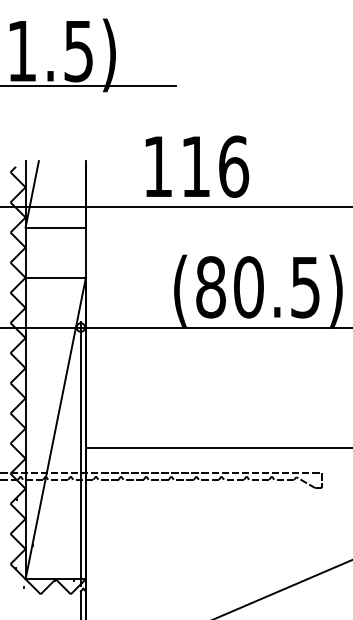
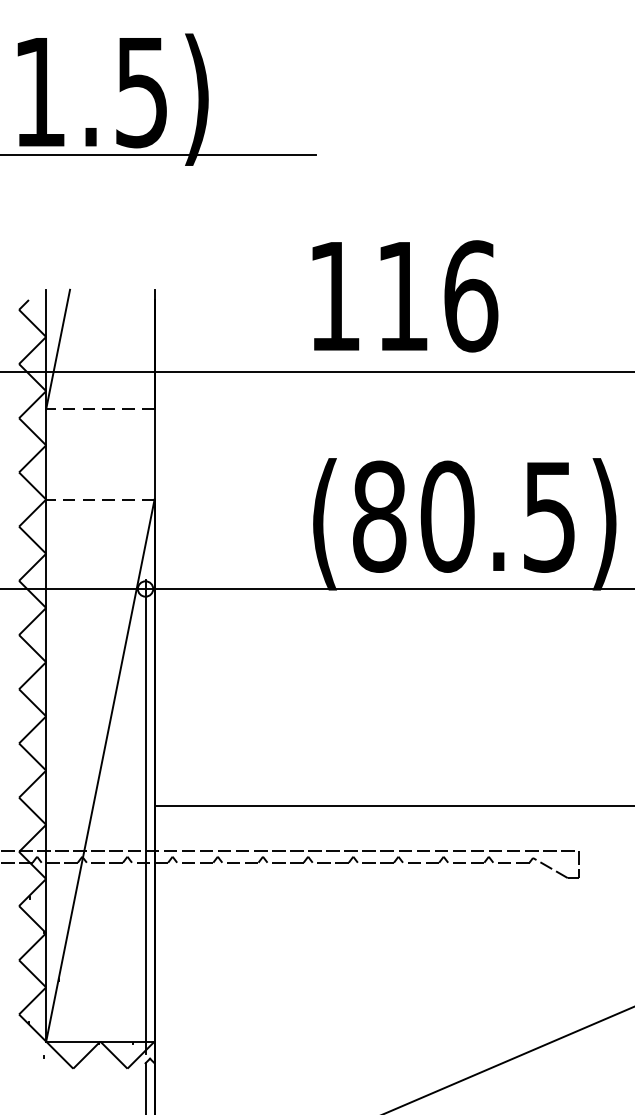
text: (197, 166) -> (405, 295), moved
line: (55, 227) -> (99, 409), solid -> dashed
line: (55, 277) -> (99, 499), solid -> dashed

